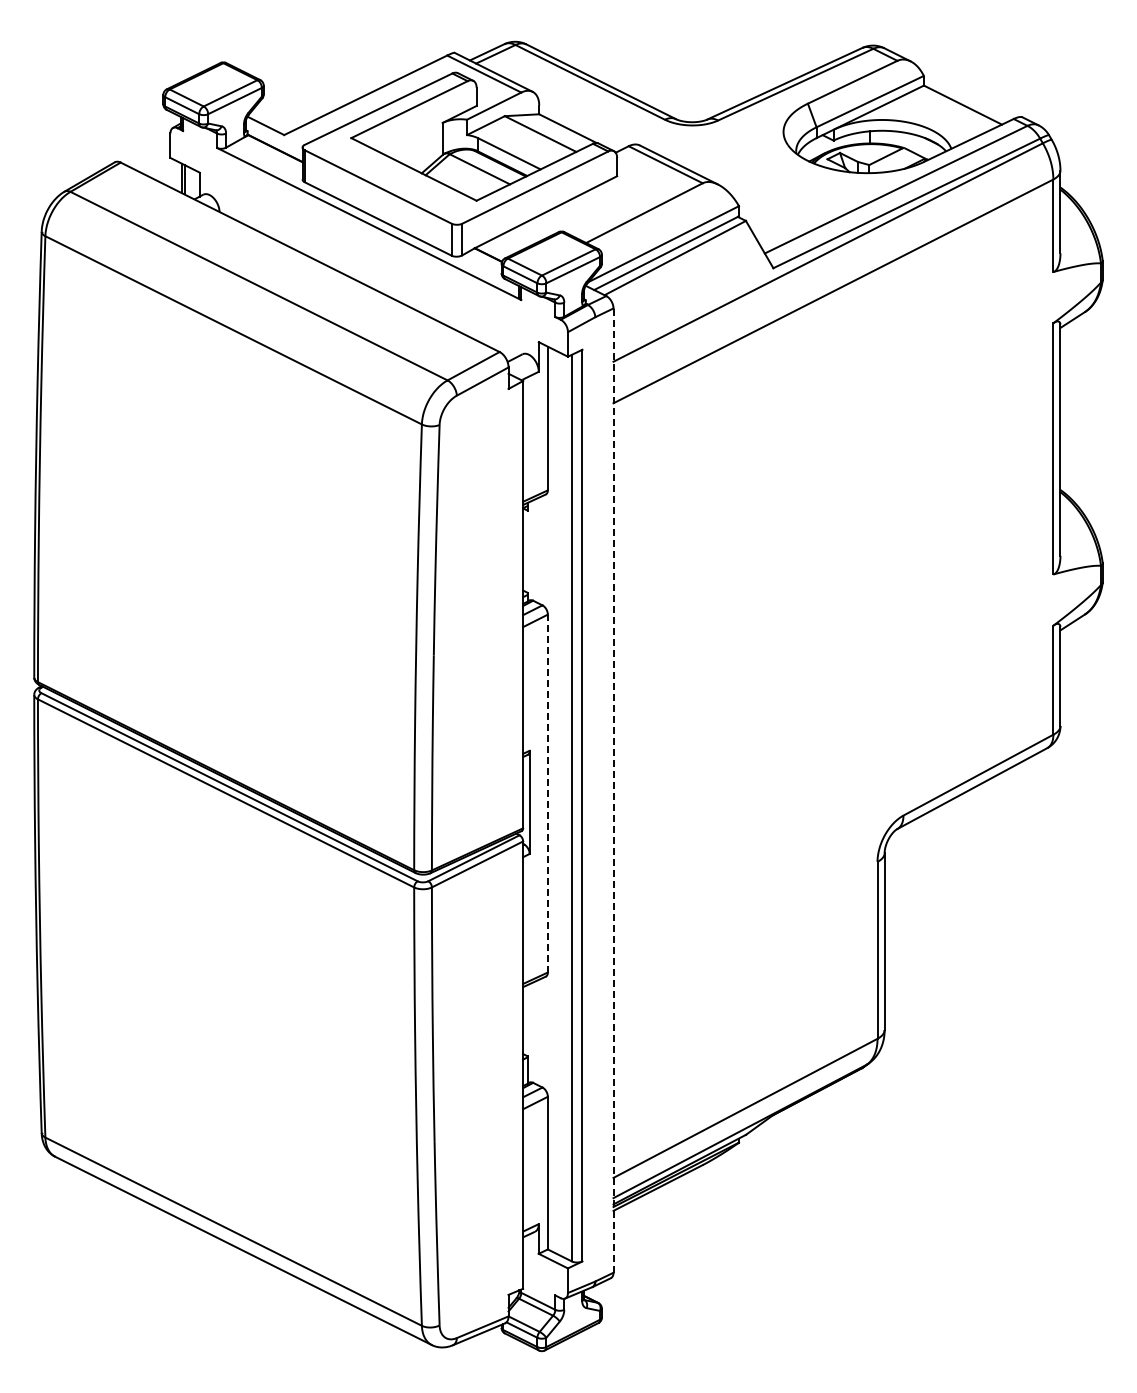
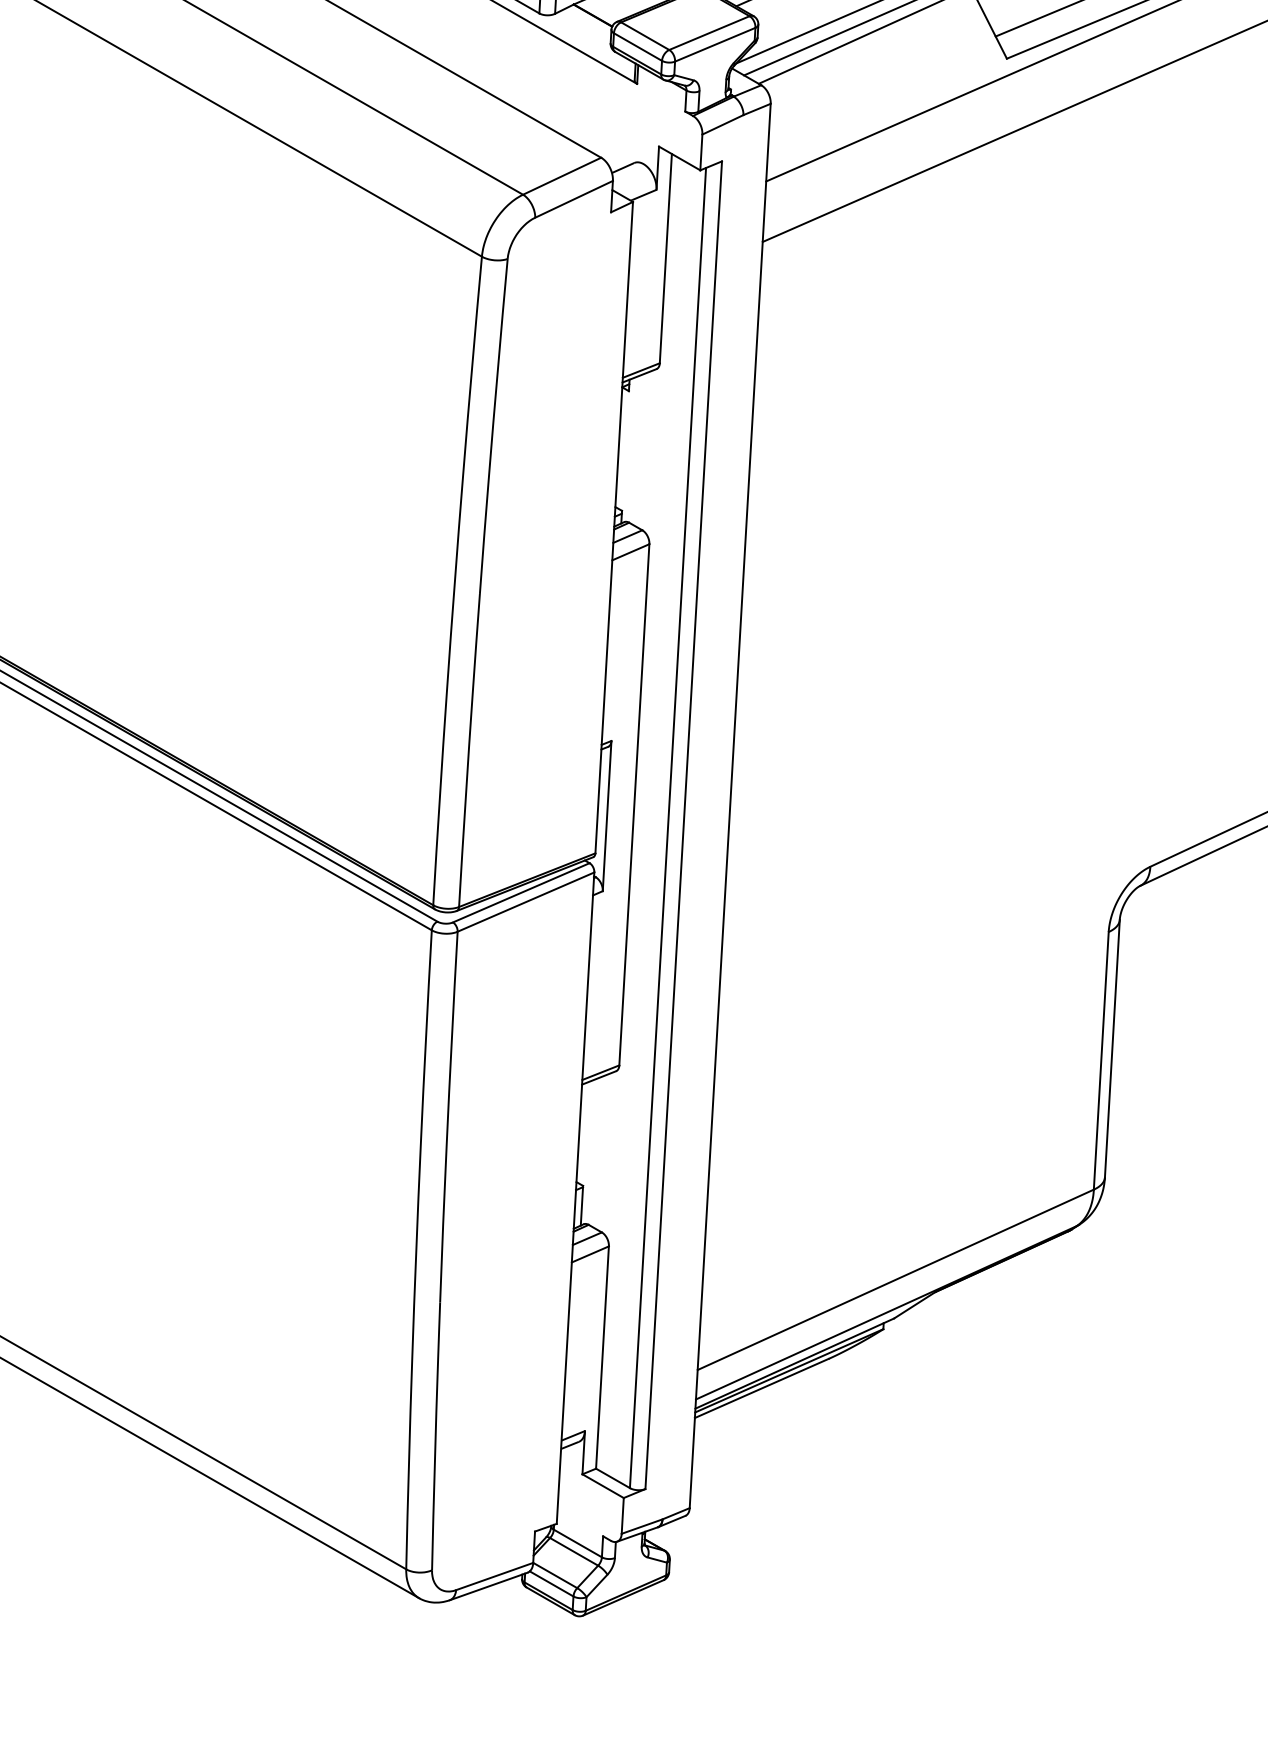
line: (613, 790) -> (730, 805), dashed -> solid
line: (547, 793) -> (633, 804), dashed -> solid

